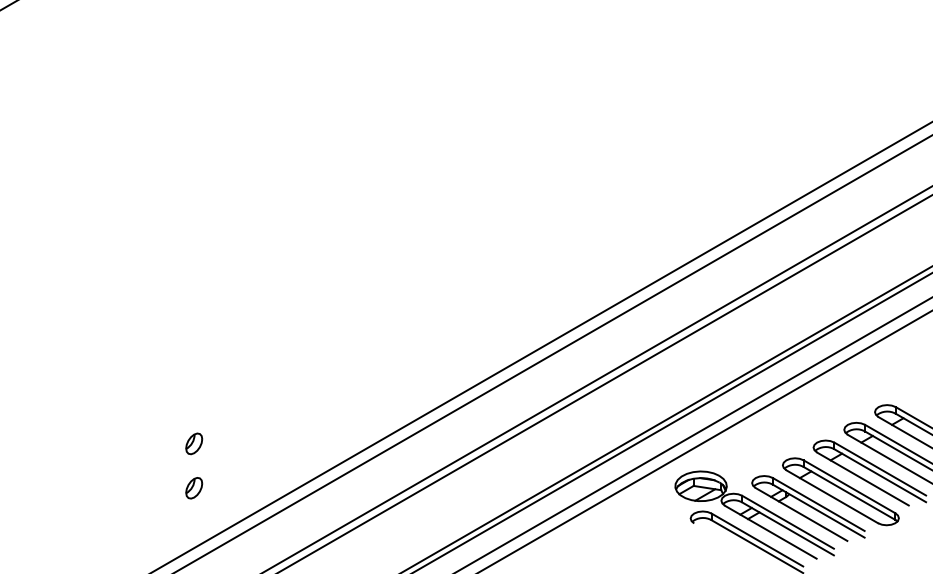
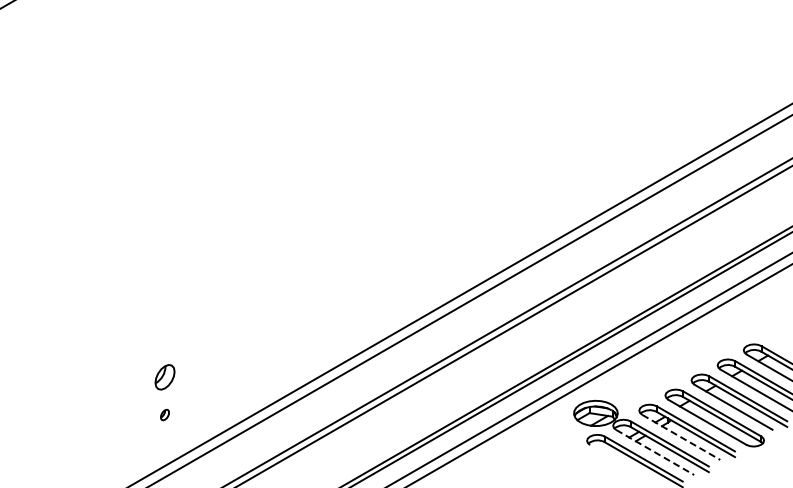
part: (193, 444) -> (164, 377), size x1.4
part: (193, 487) -> (164, 414), size x0.6
line: (801, 514) -> (681, 437), solid -> dashed
line: (771, 532) -> (655, 452), solid -> dashed

